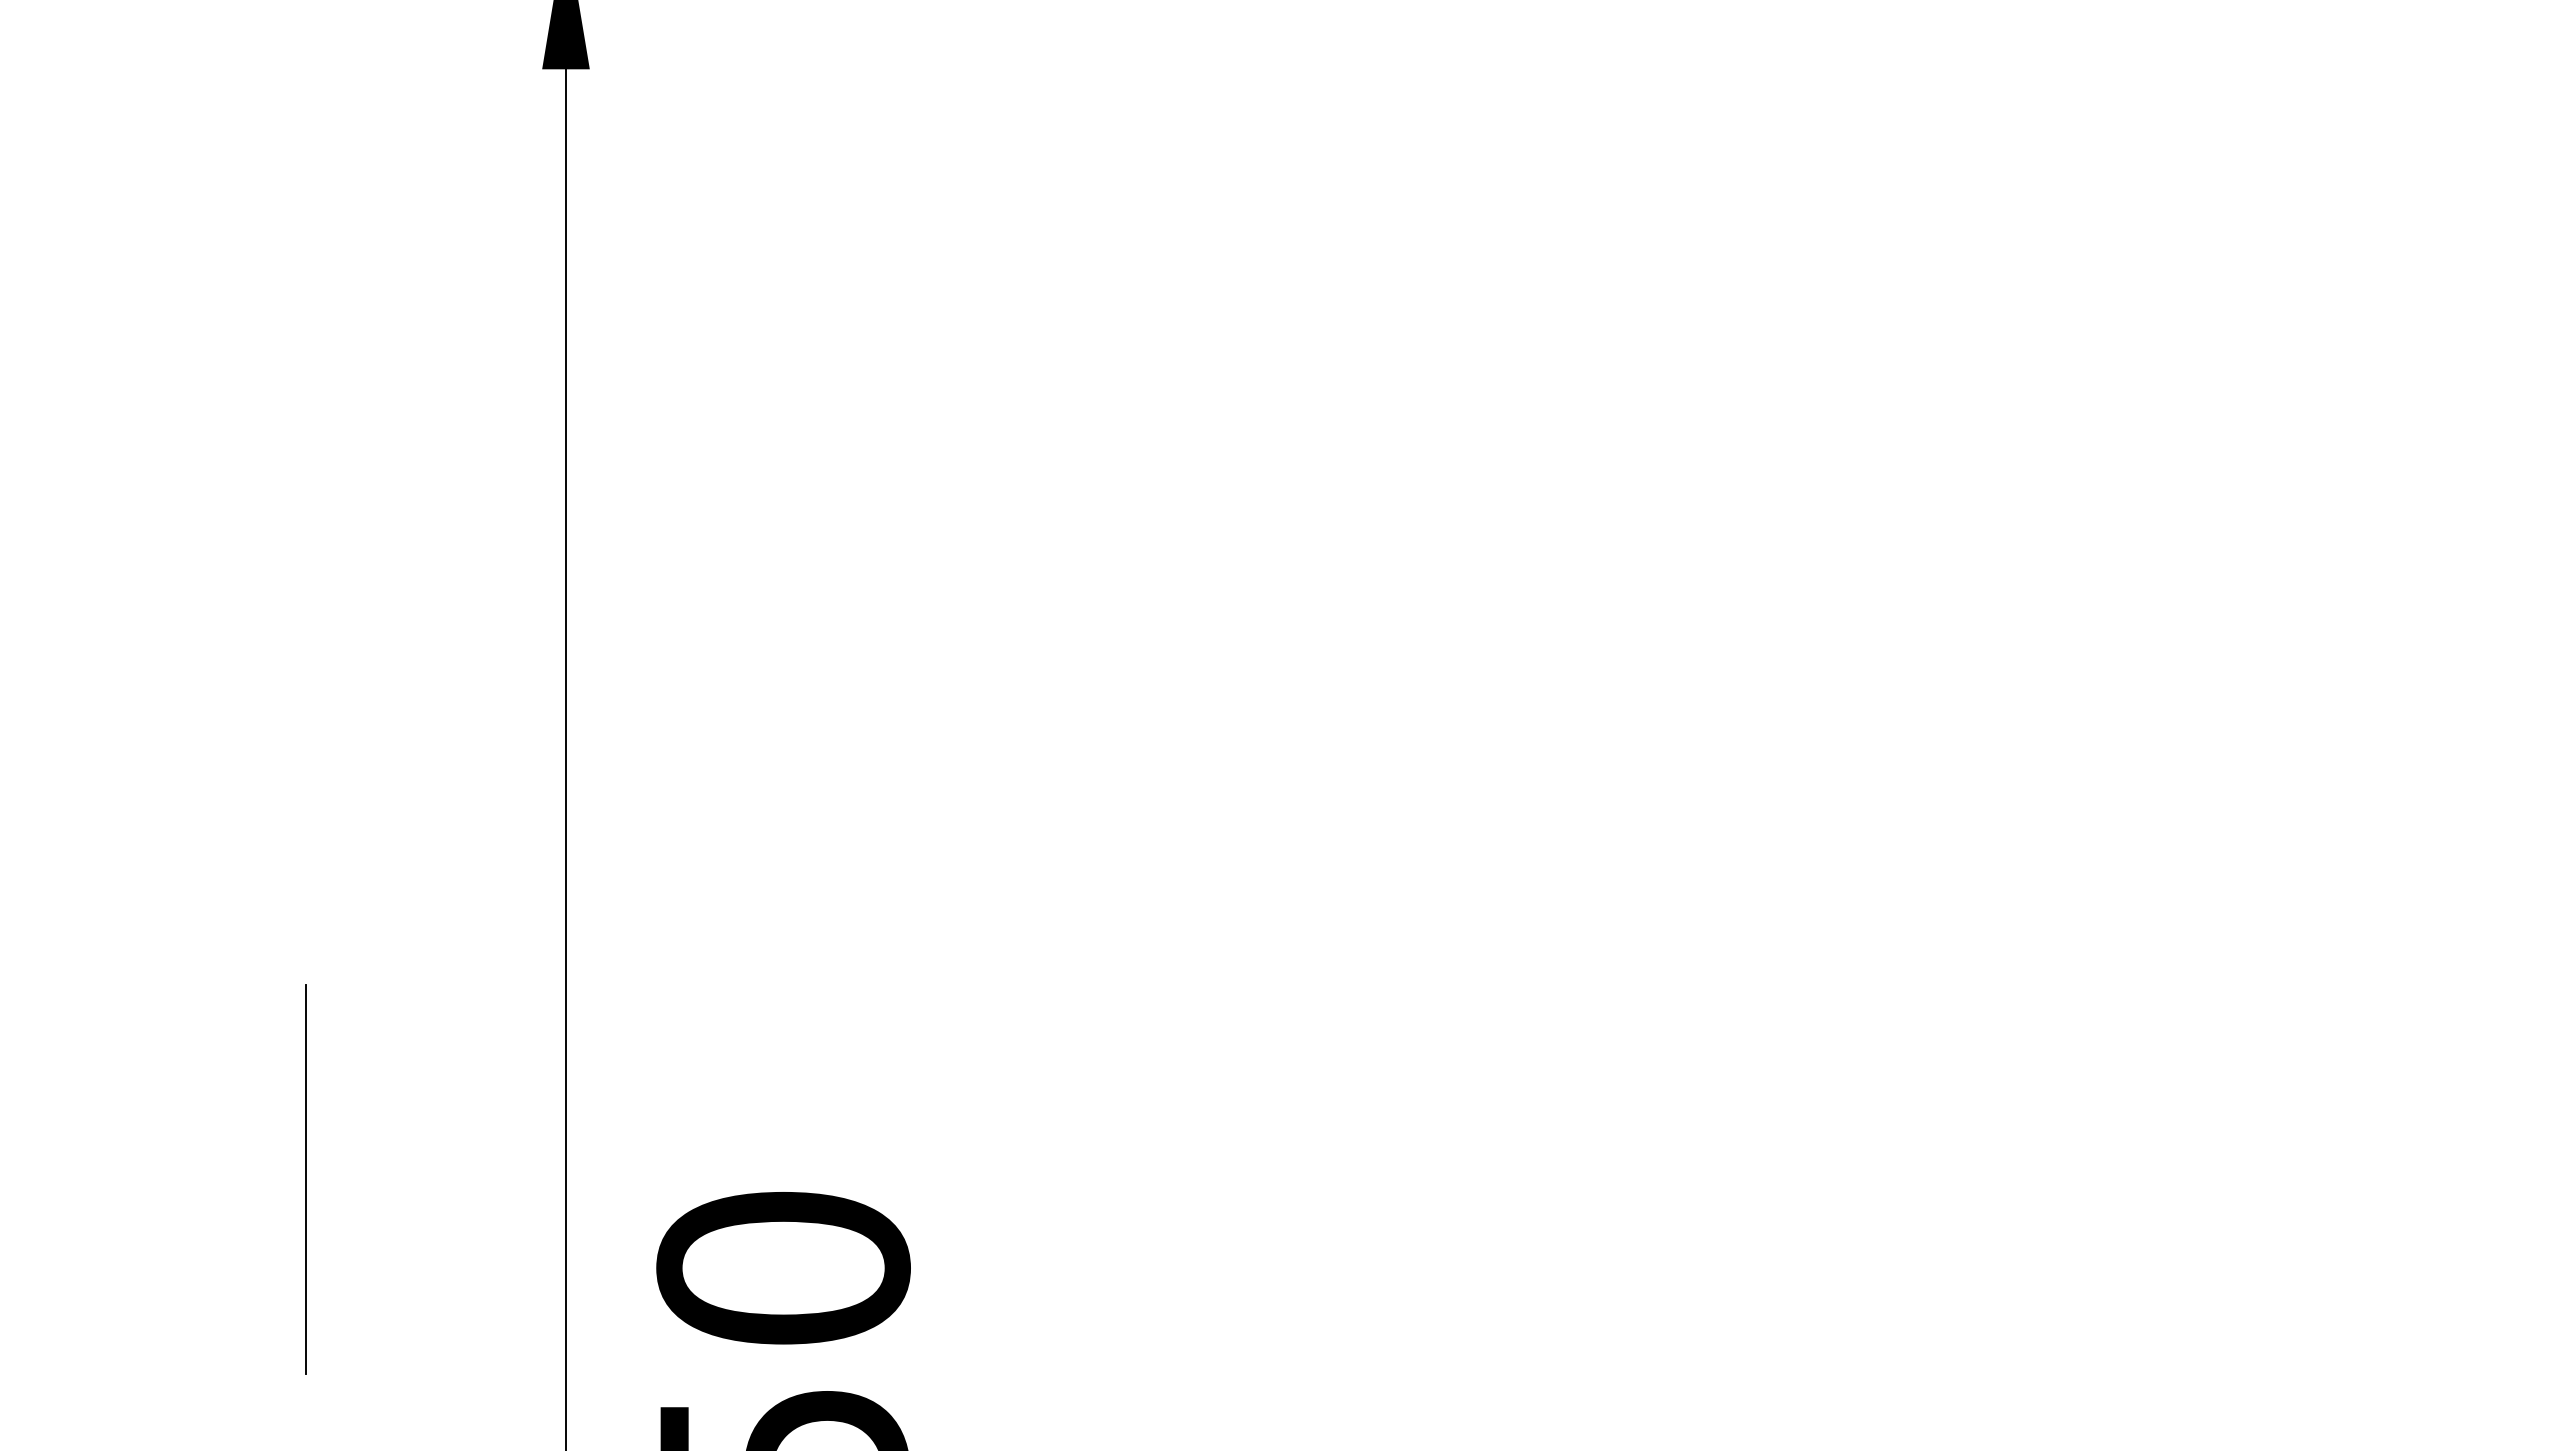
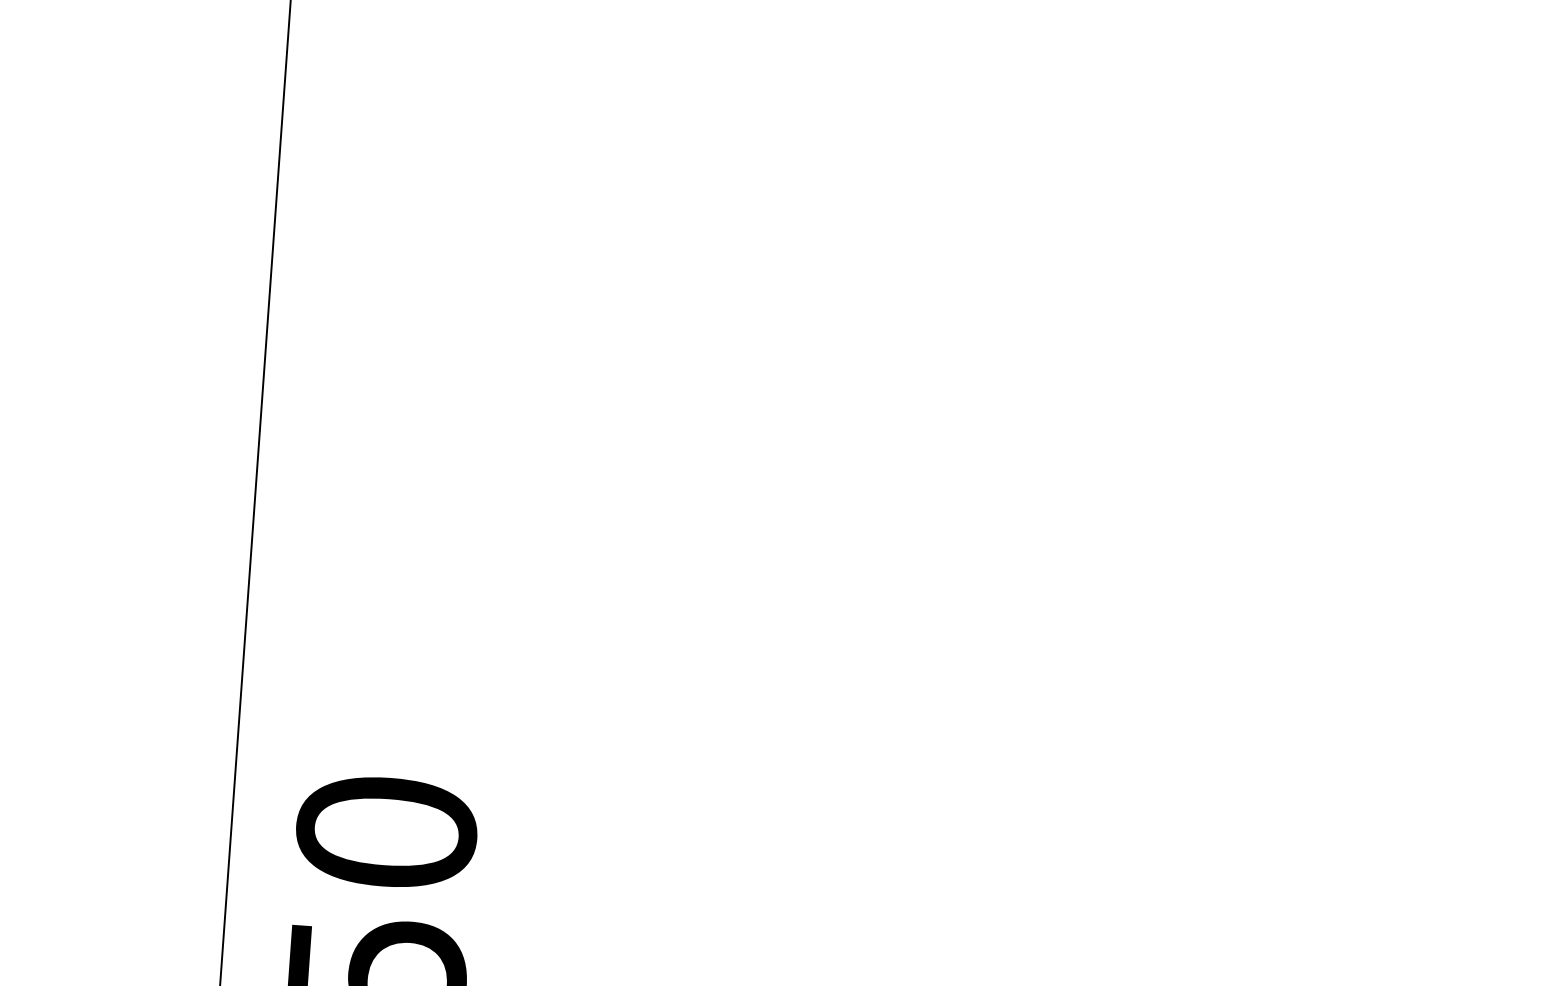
line: (305, 1179) -> (51, 744), removed

